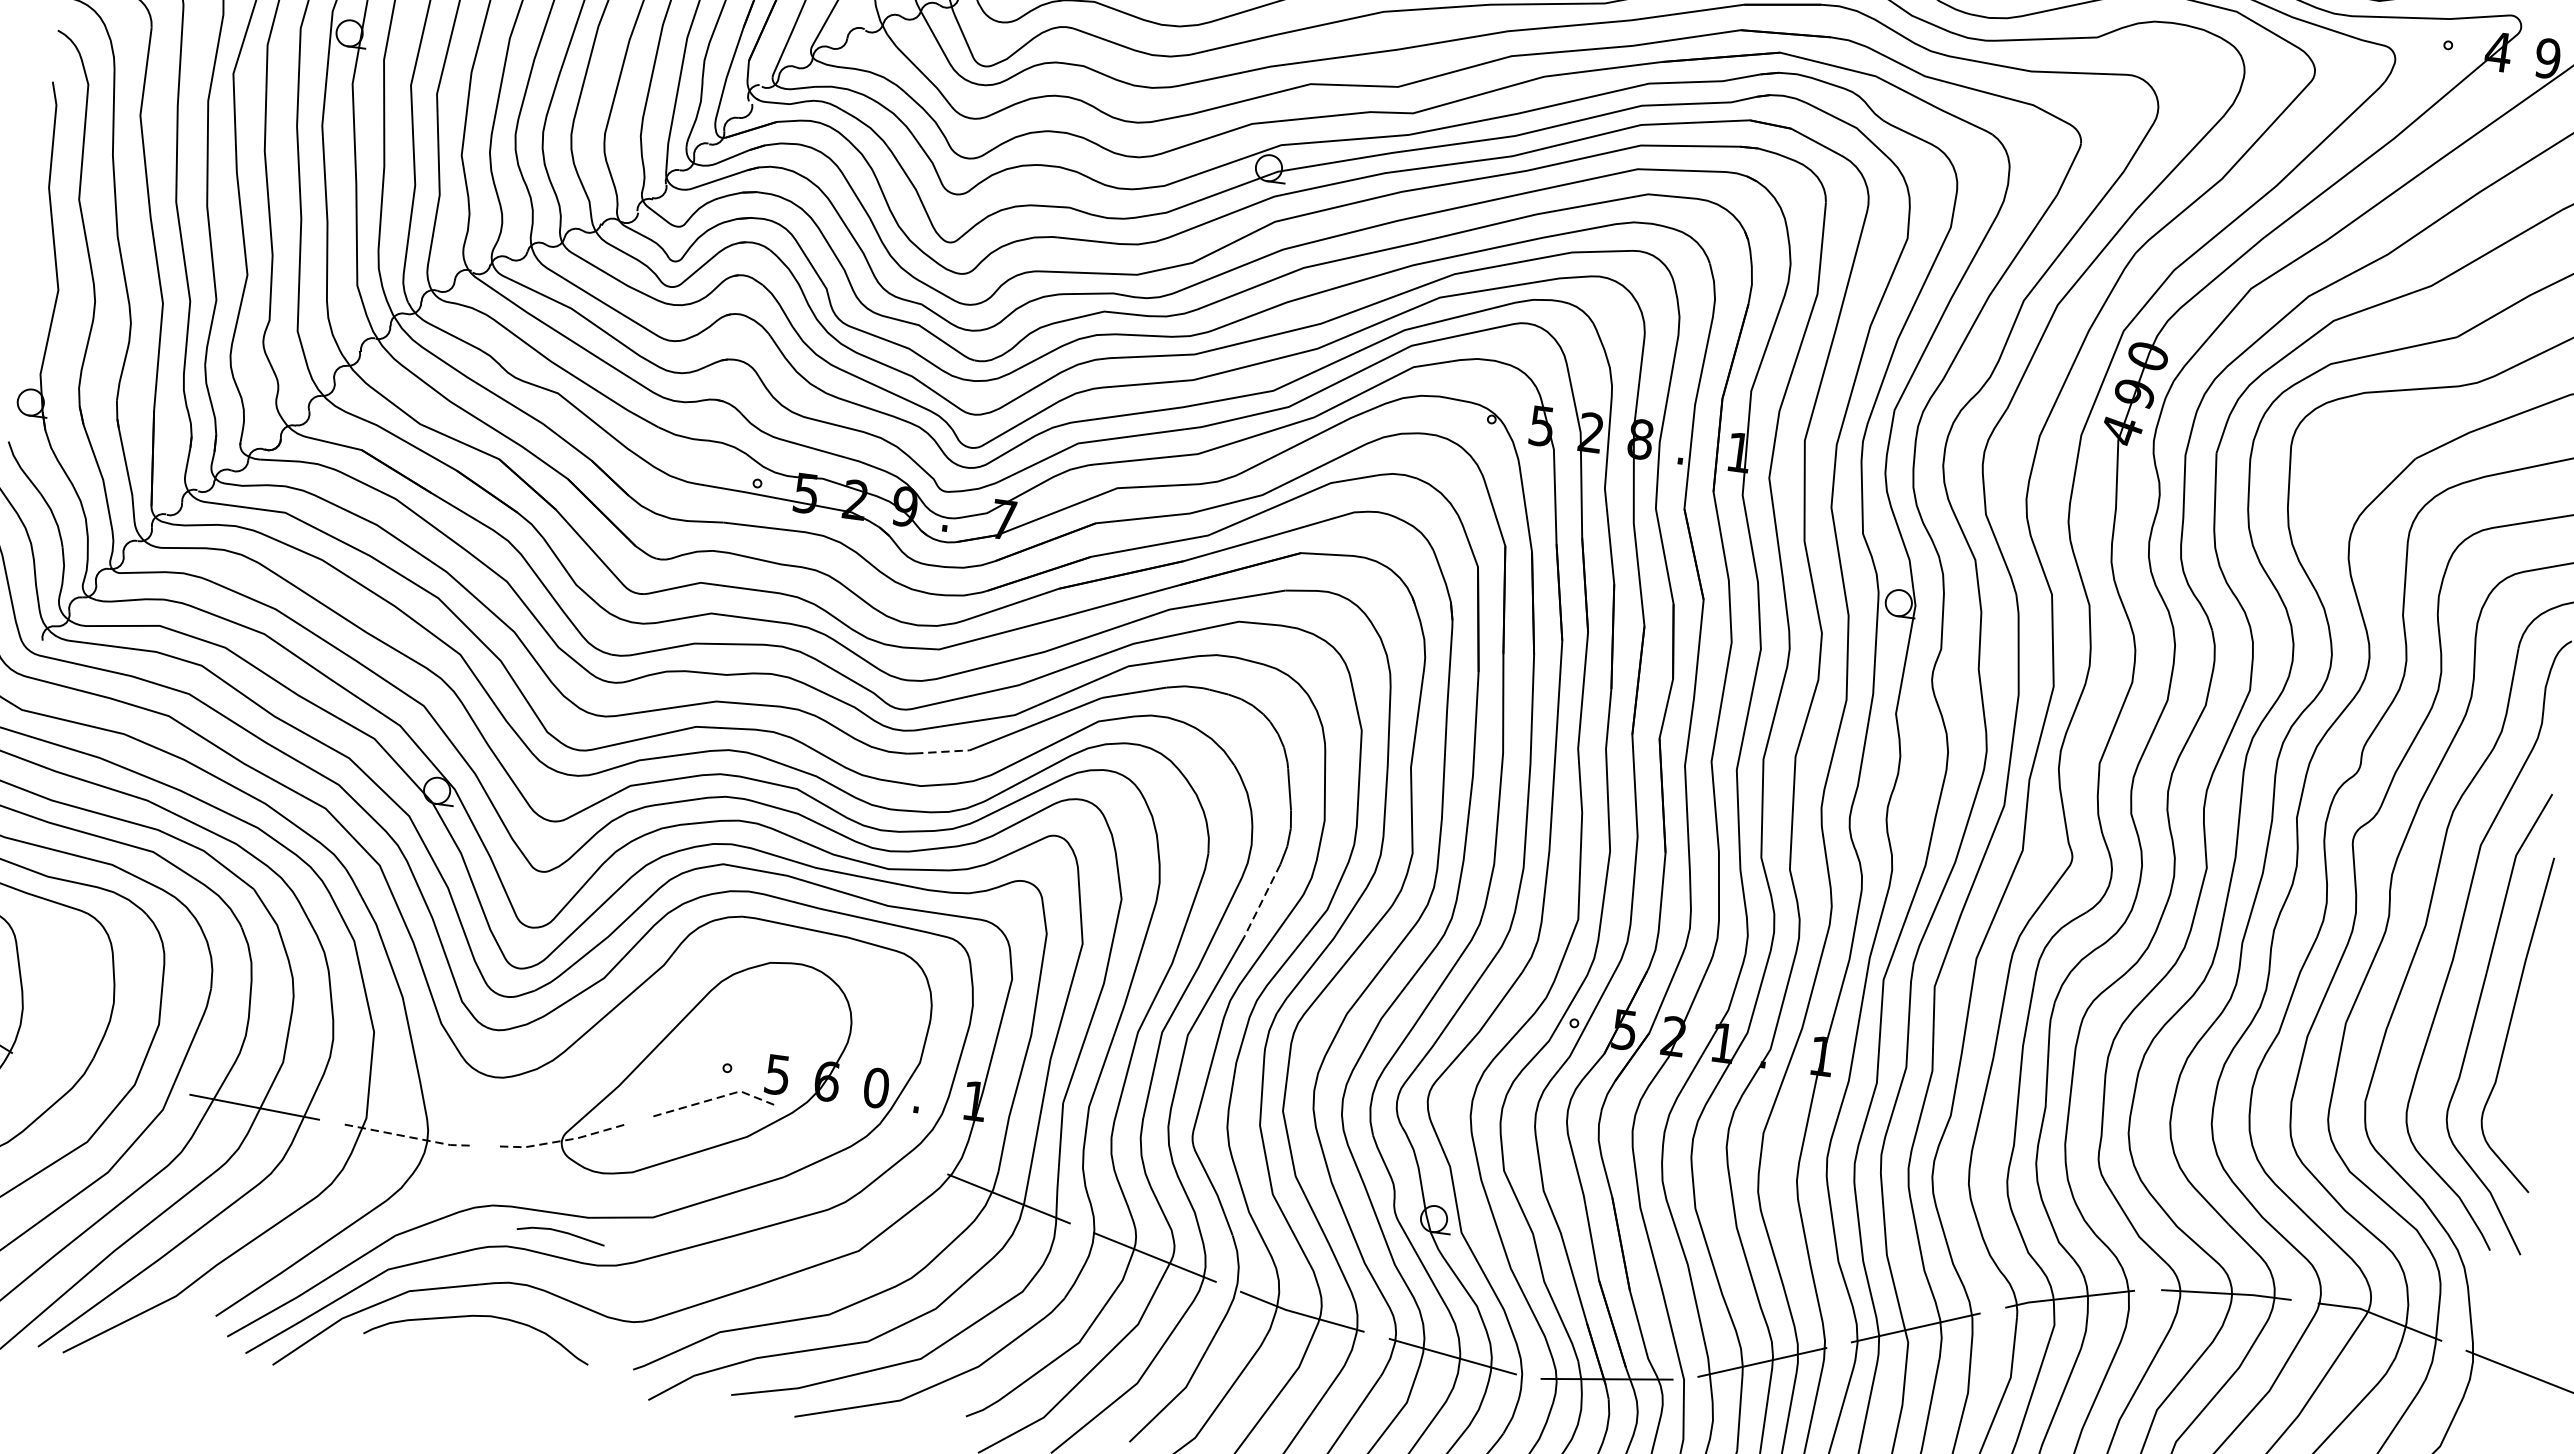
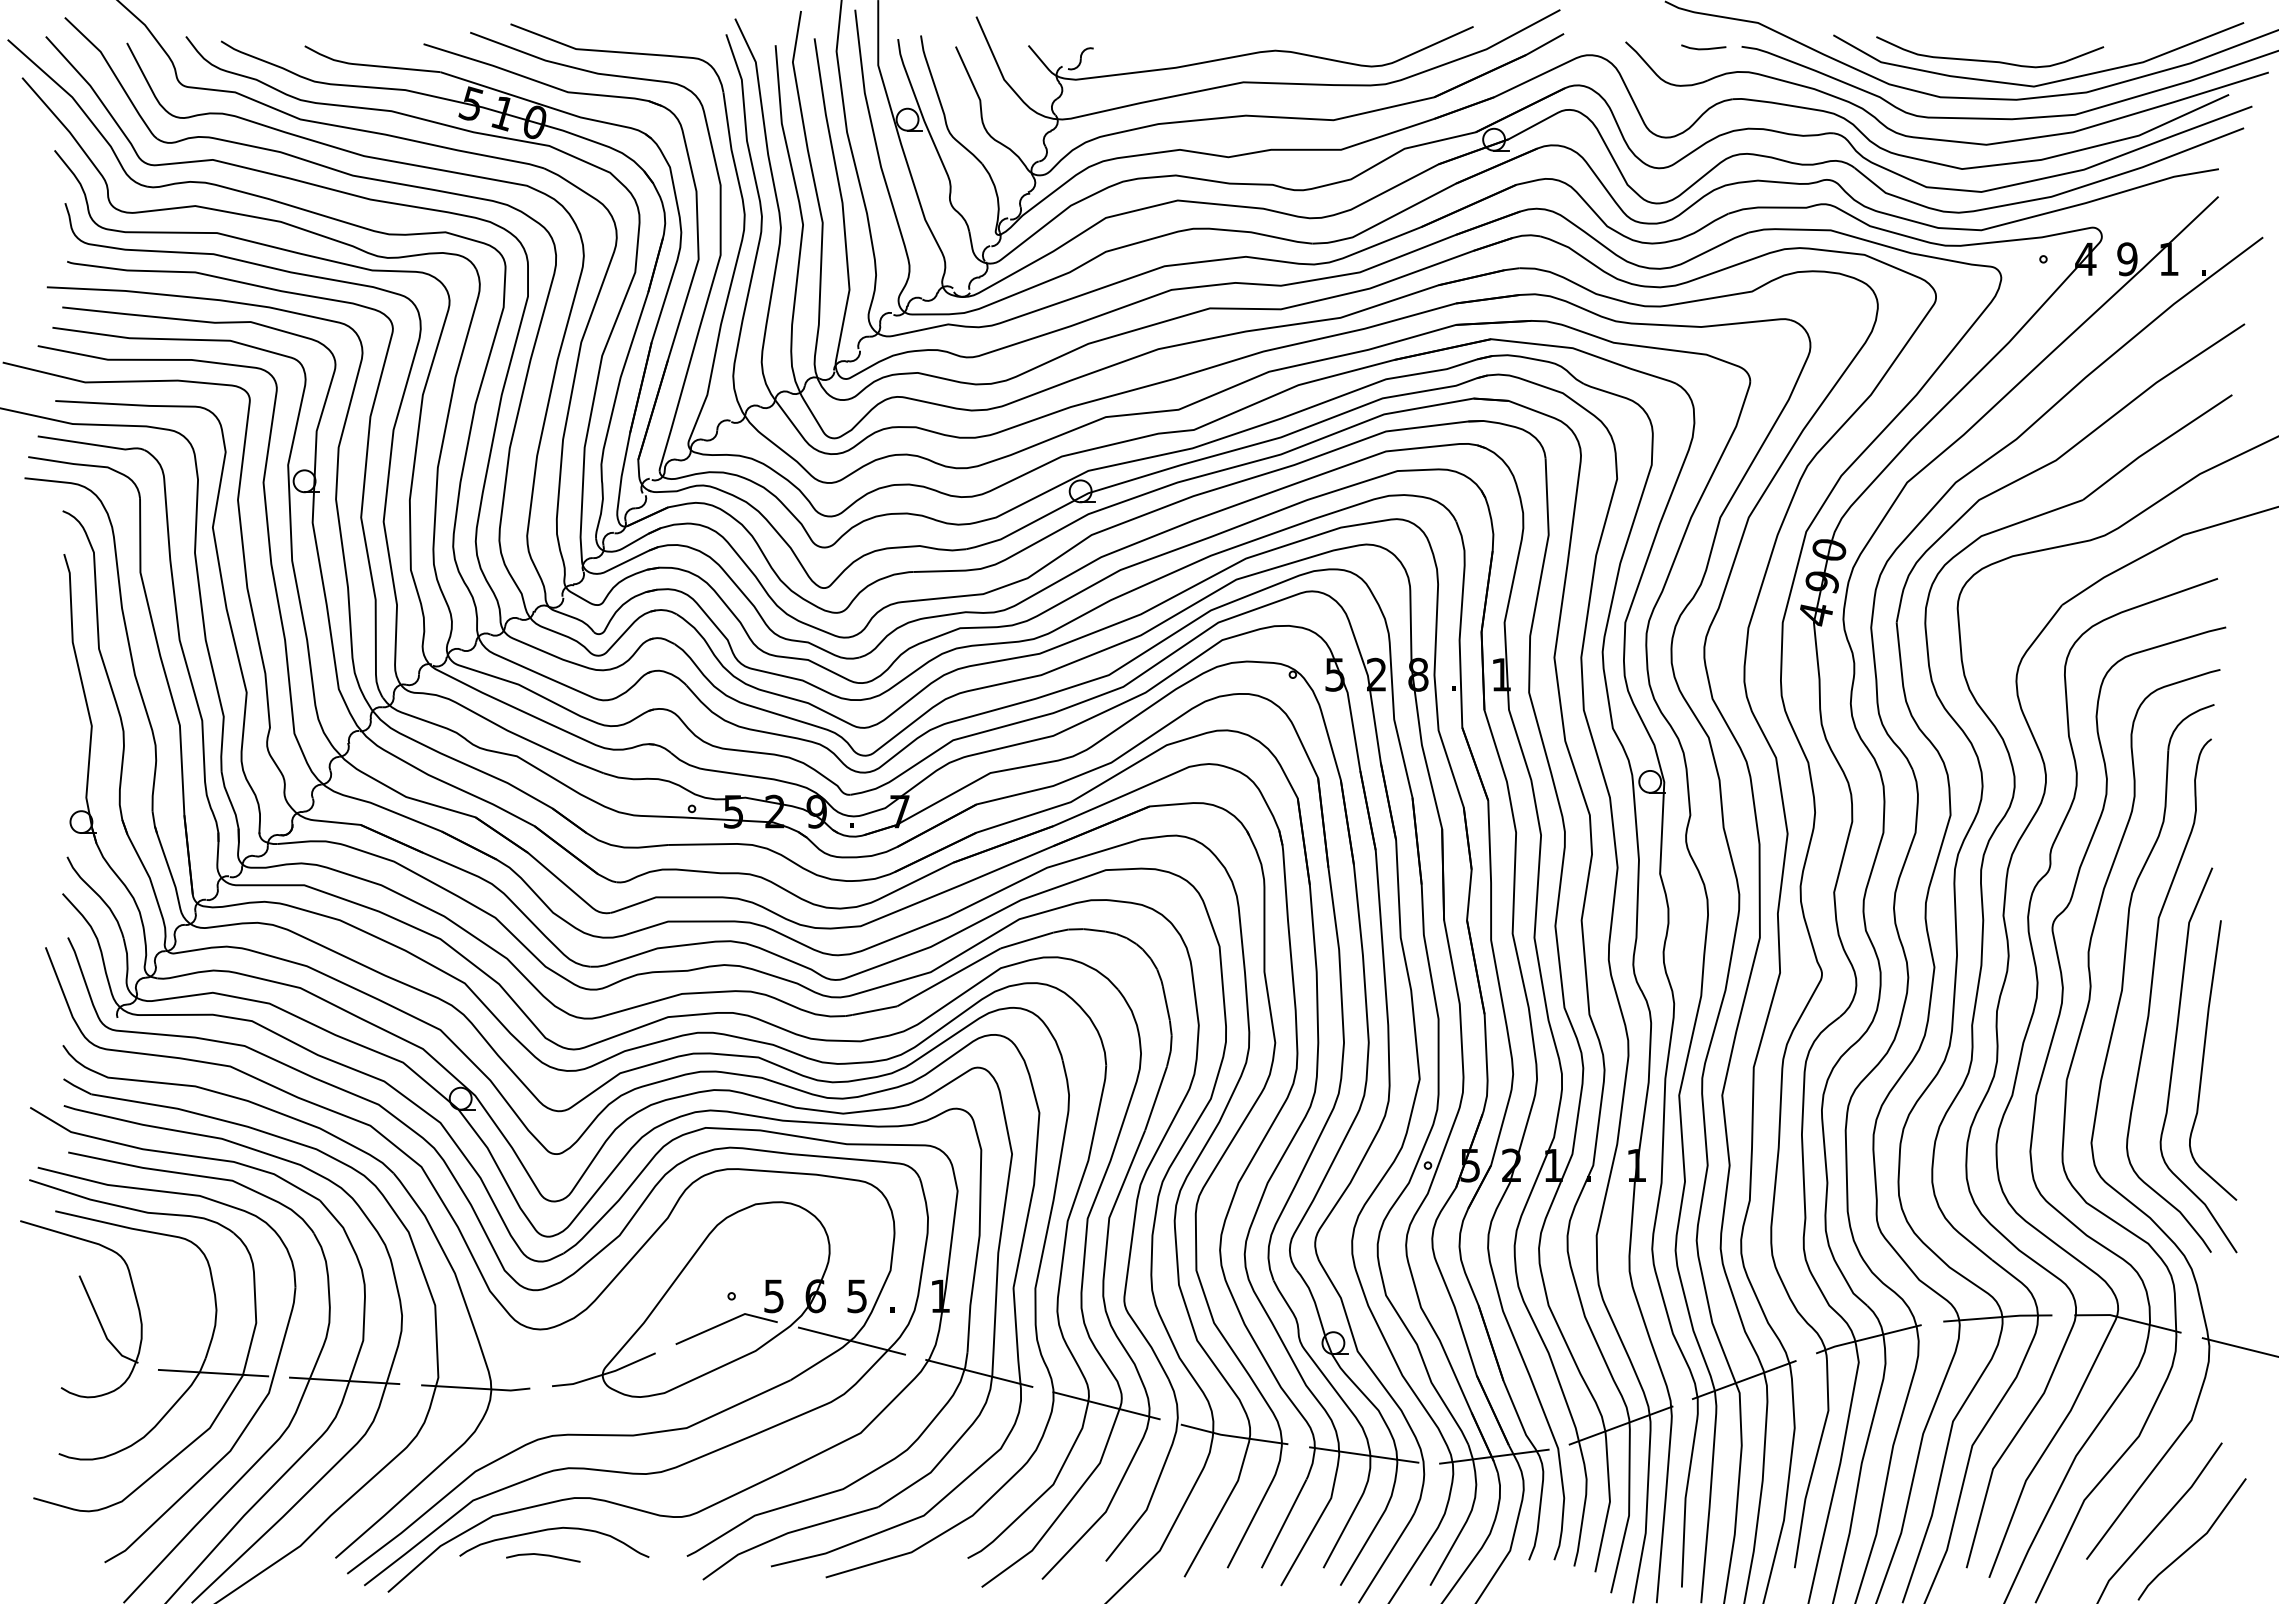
line: (942, 751) -> (874, 1010), dashed -> solid
line: (1262, 900) -> (1156, 1098), dashed -> solid
line: (100, 1076) -> (213, 1372), added
text: (876, 1088) -> (857, 1296), 0 -> 5
line: (717, 1098) -> (726, 1322), dashed -> solid
line: (409, 1137) -> (476, 1388), dashed -> solid
line: (862, 1139) -> (851, 1340), added
line: (565, 1141) -> (605, 1374), dashed -> solid
line: (561, 1232) -> (543, 1555), moved

